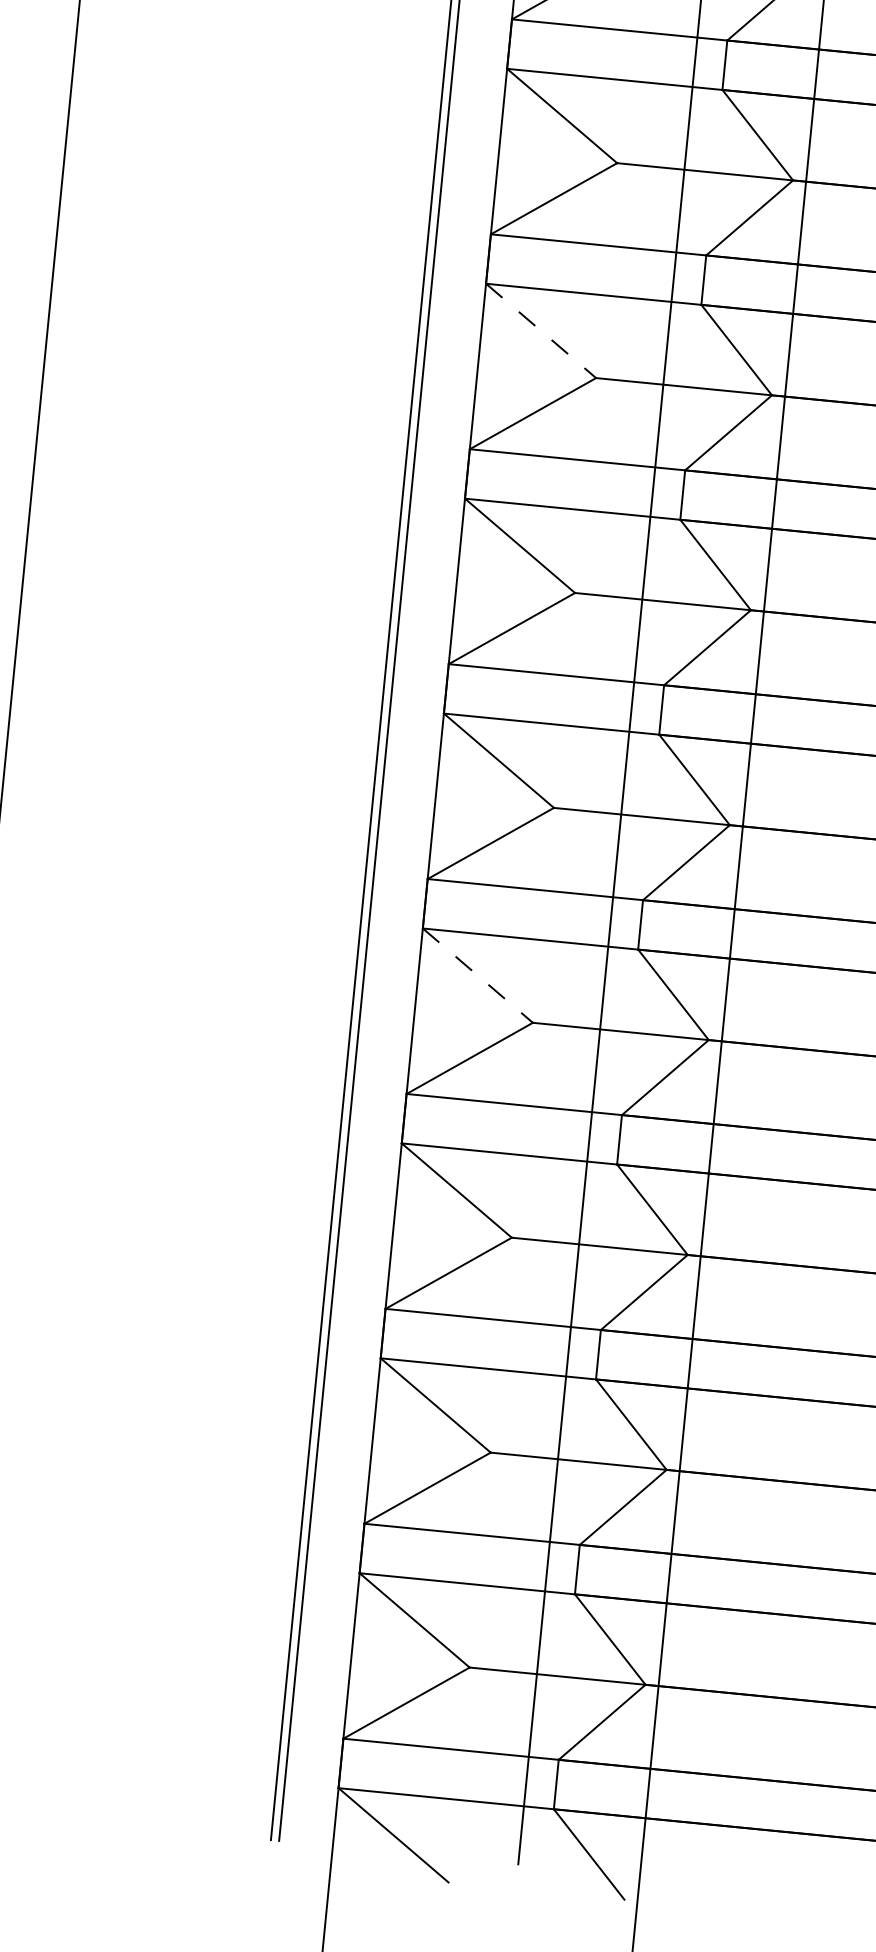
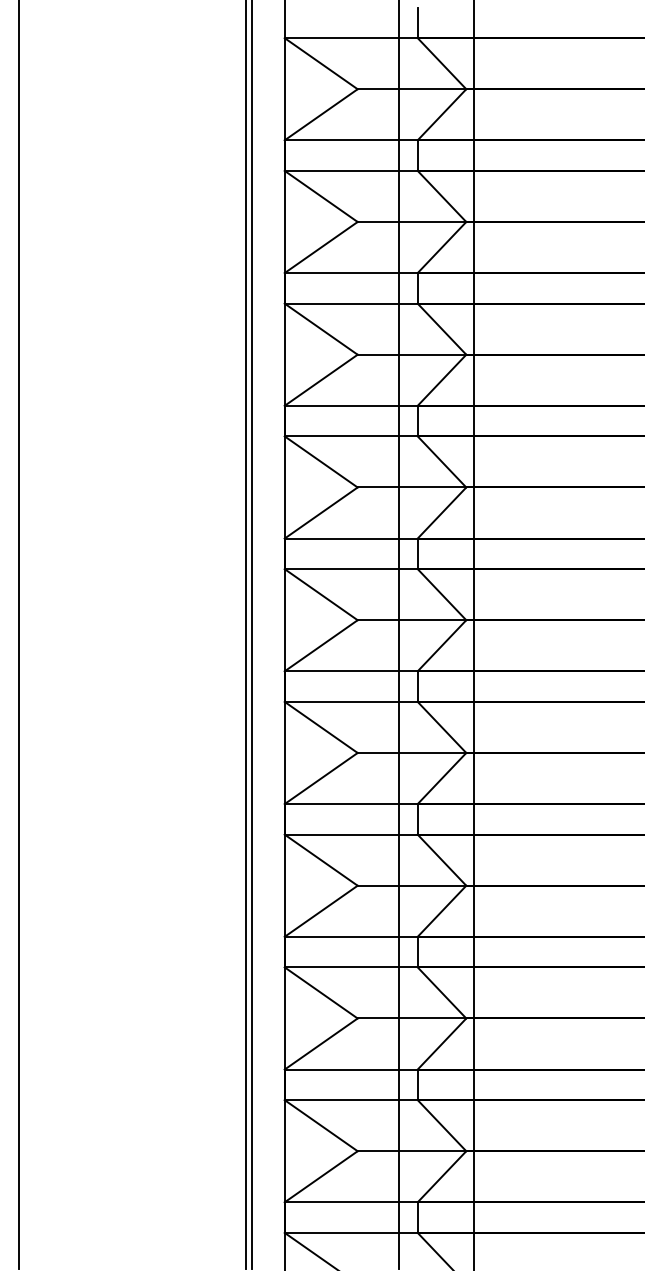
line: (541, 331) -> (321, 329), dashed -> solid
line: (478, 975) -> (321, 727), dashed -> solid

